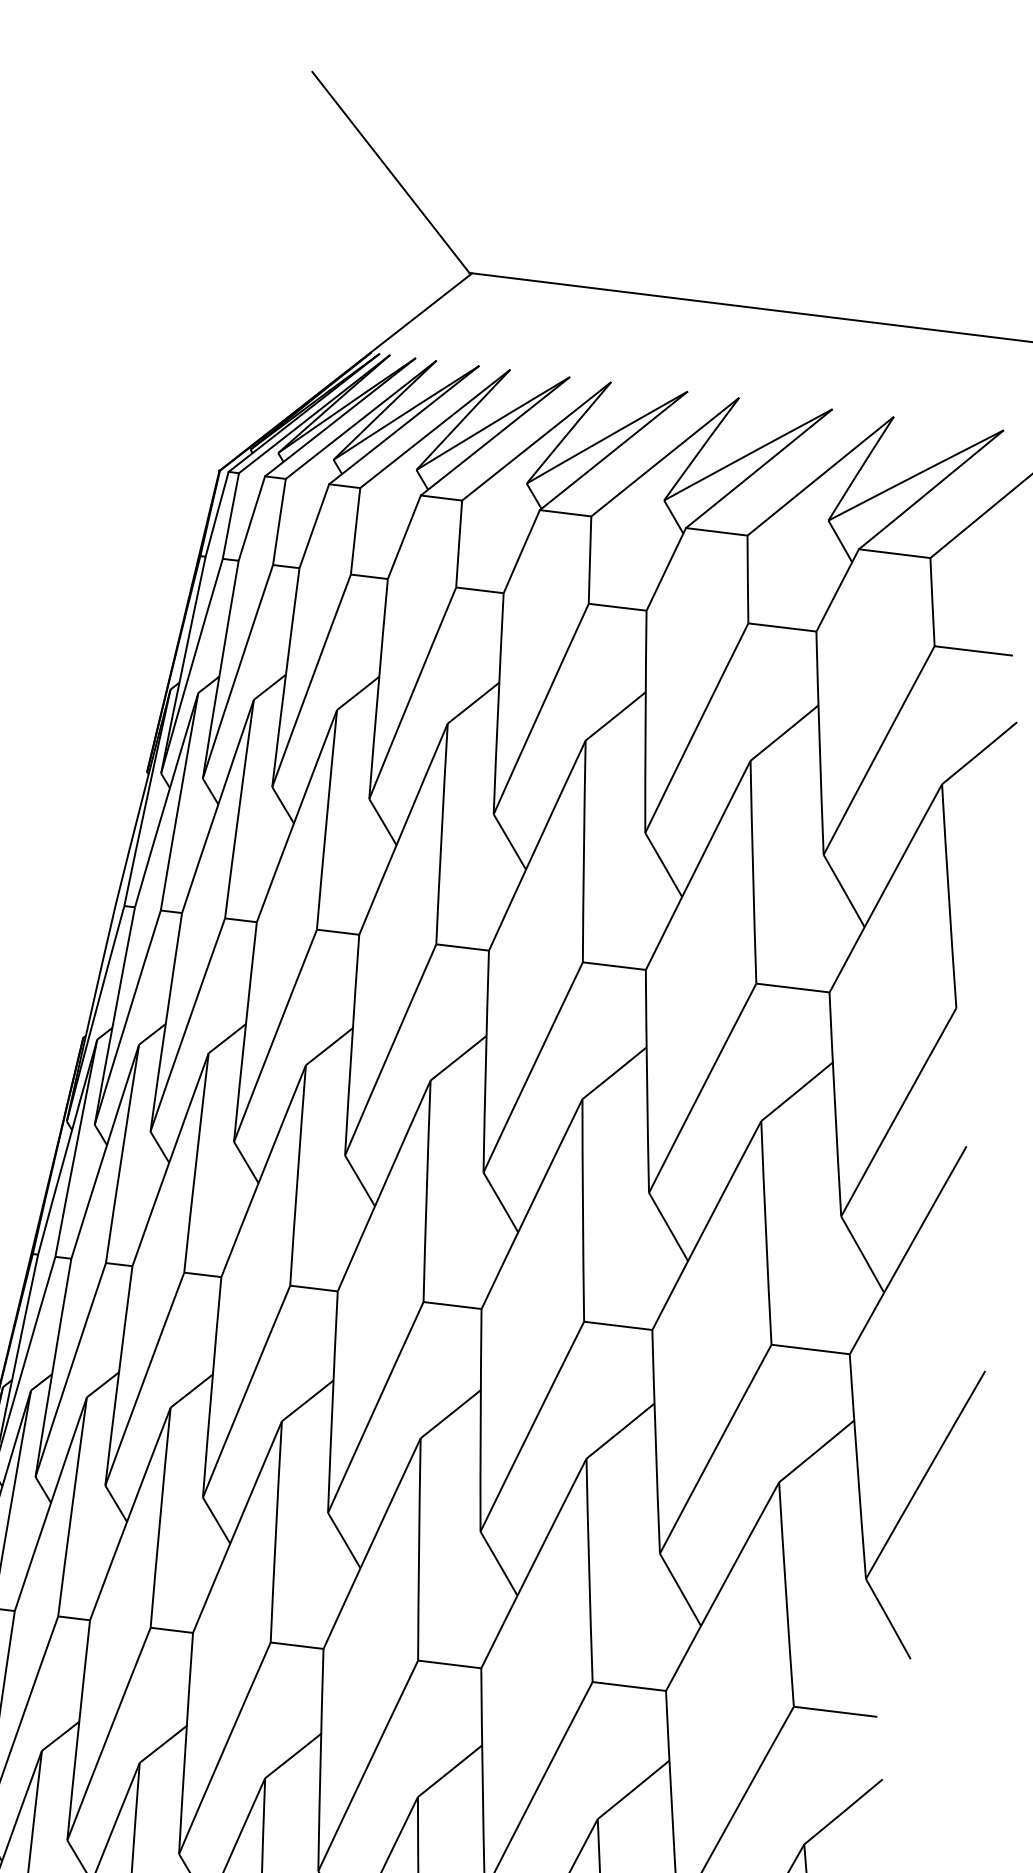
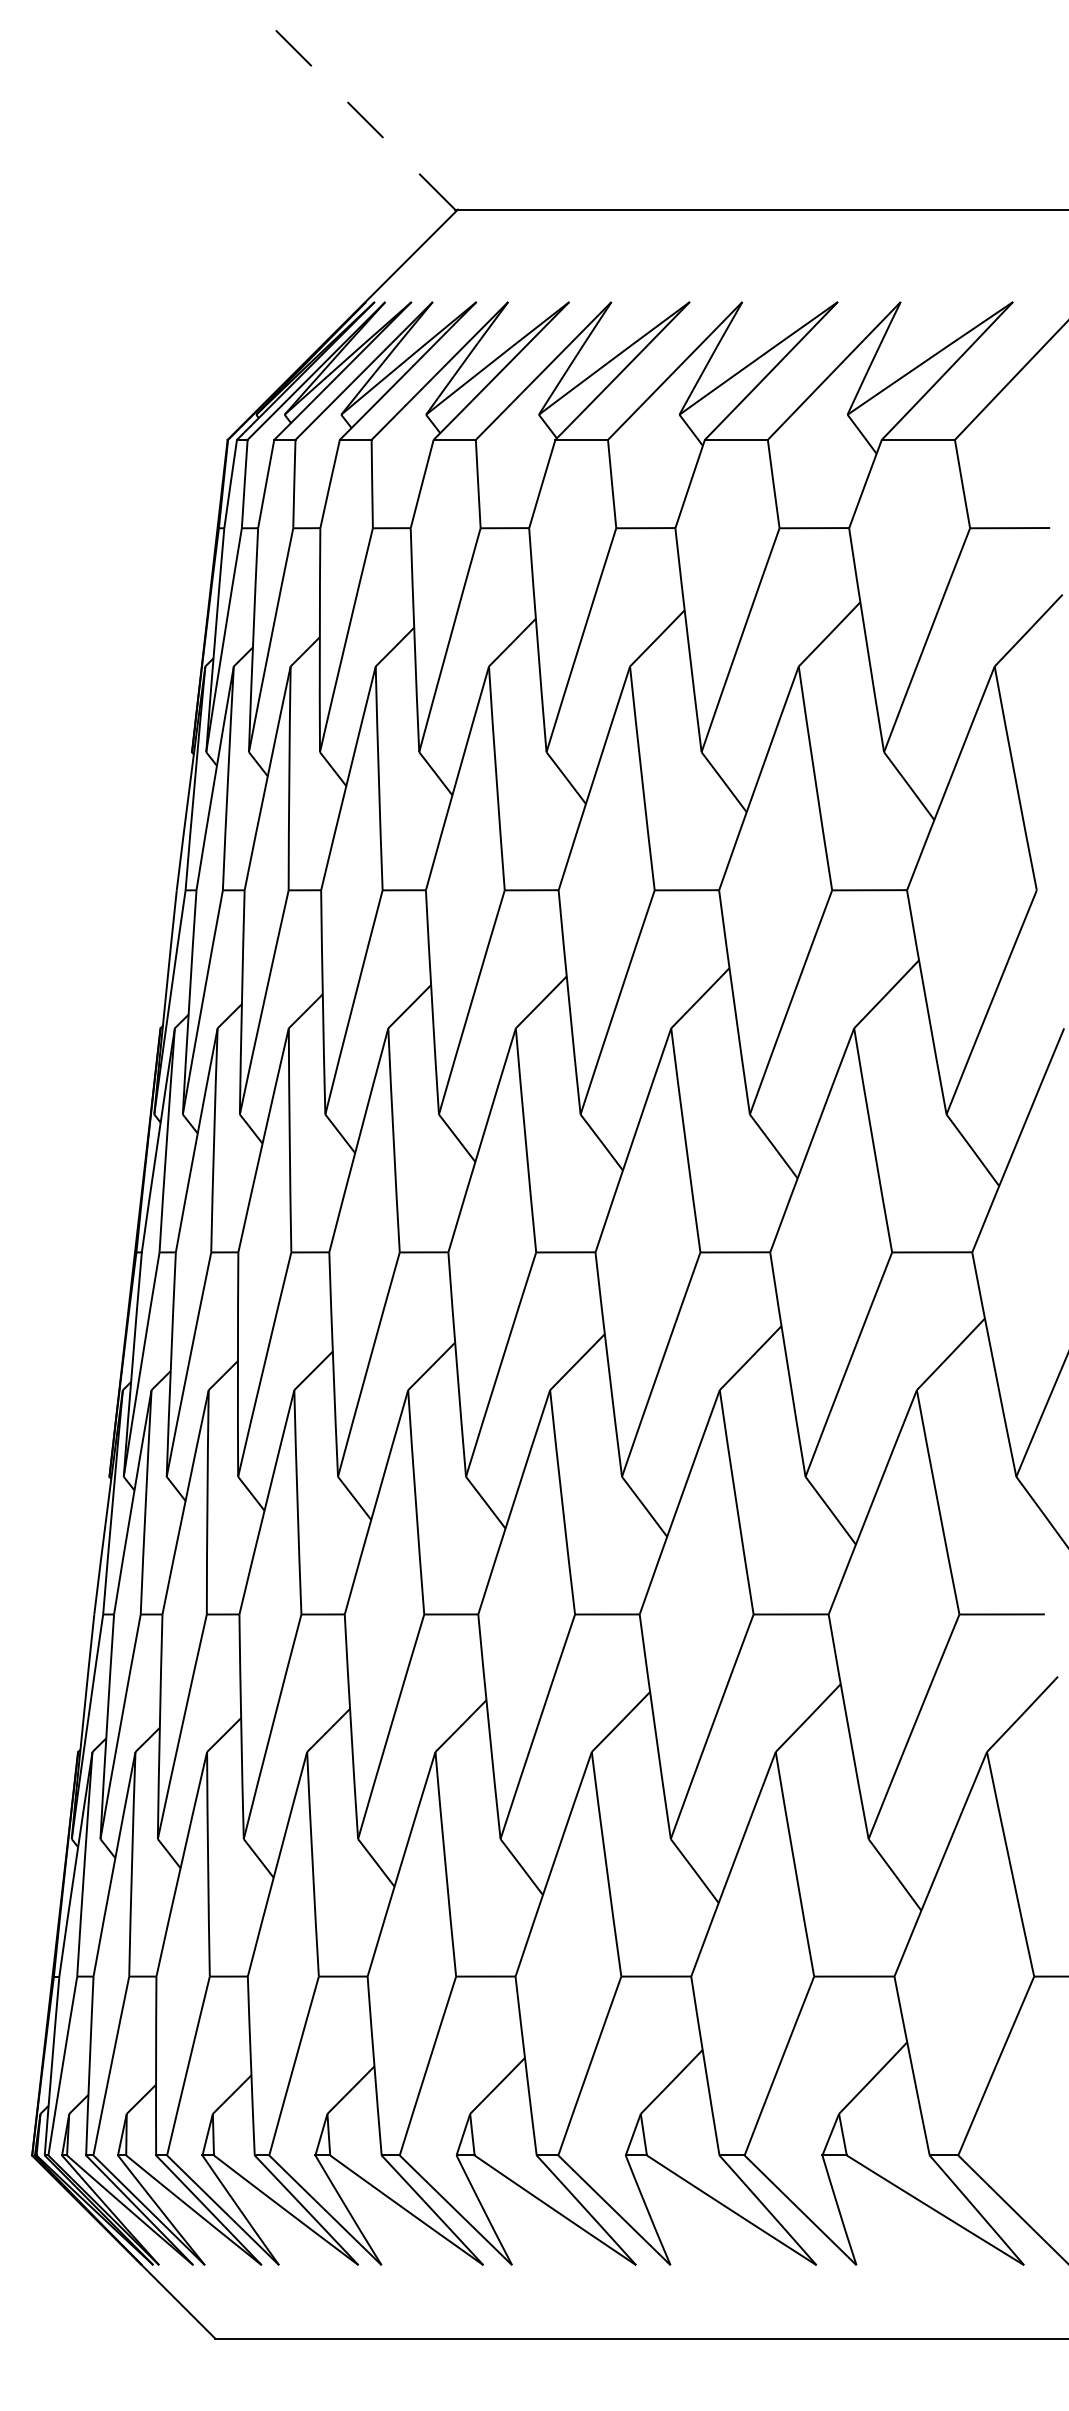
line: (390, 172) -> (363, 118), solid -> dashed

